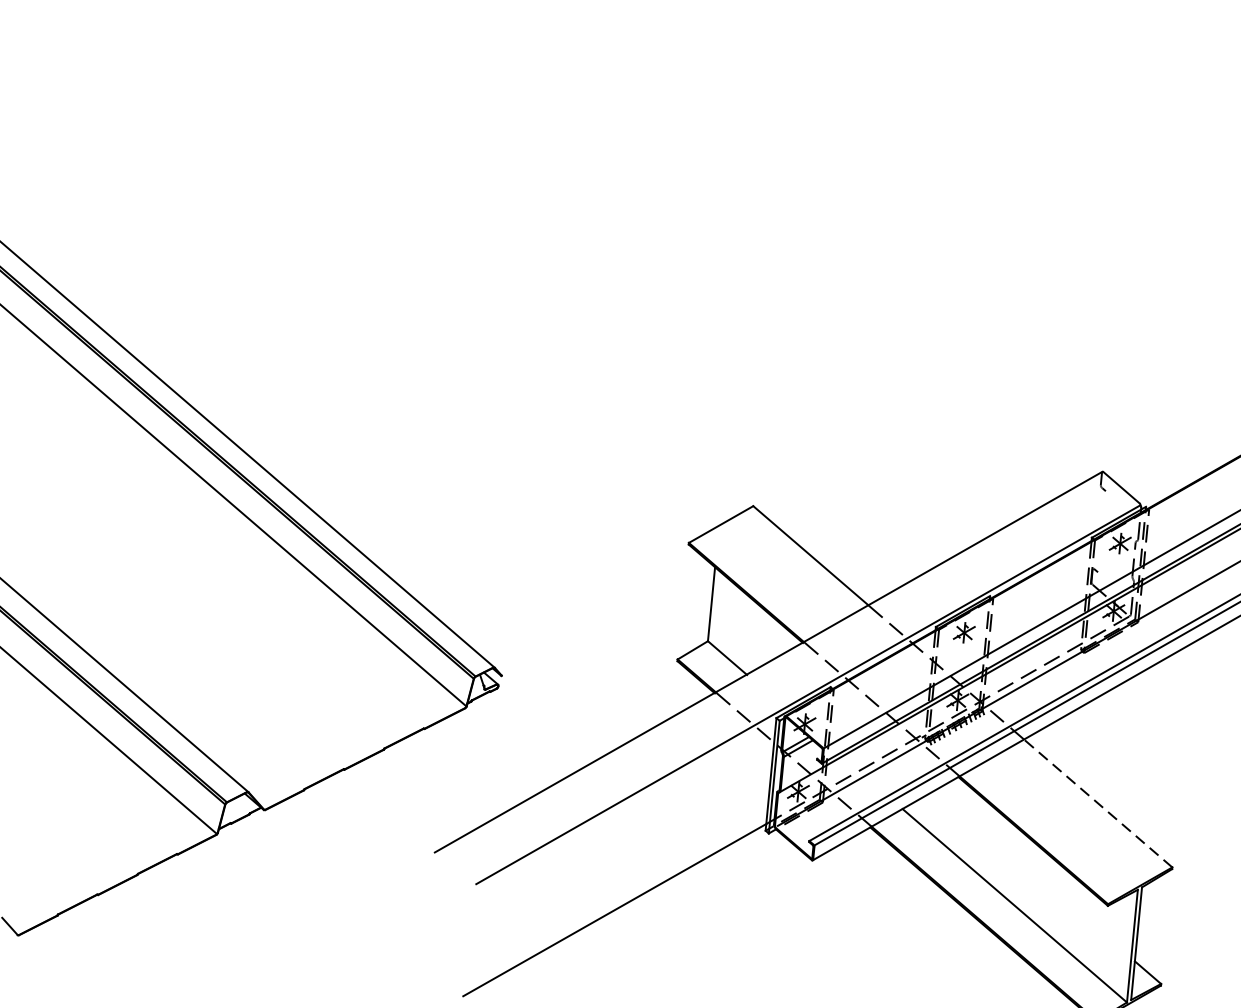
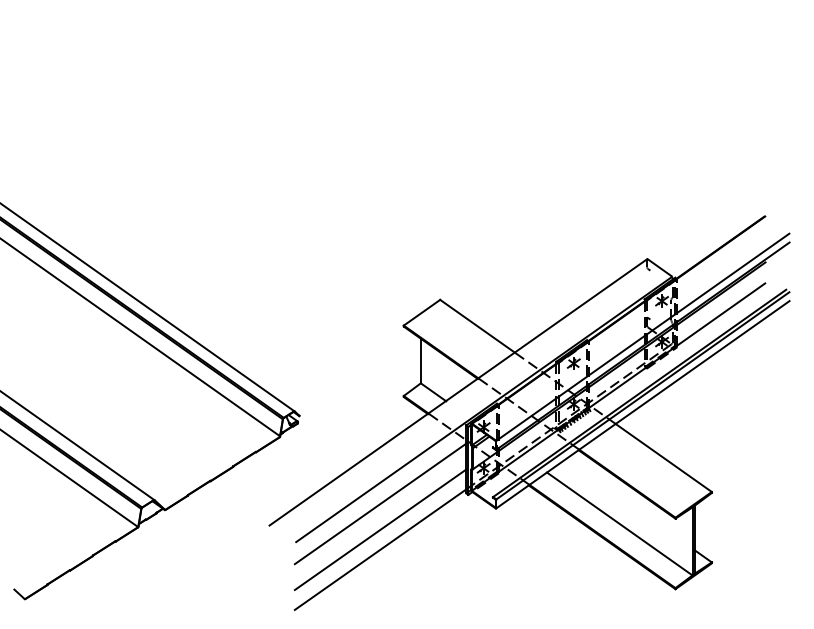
line: (1097, 804) -> (663, 458), dashed -> solid
line: (622, 833) -> (380, 503), added
line: (617, 876) -> (380, 529), added

